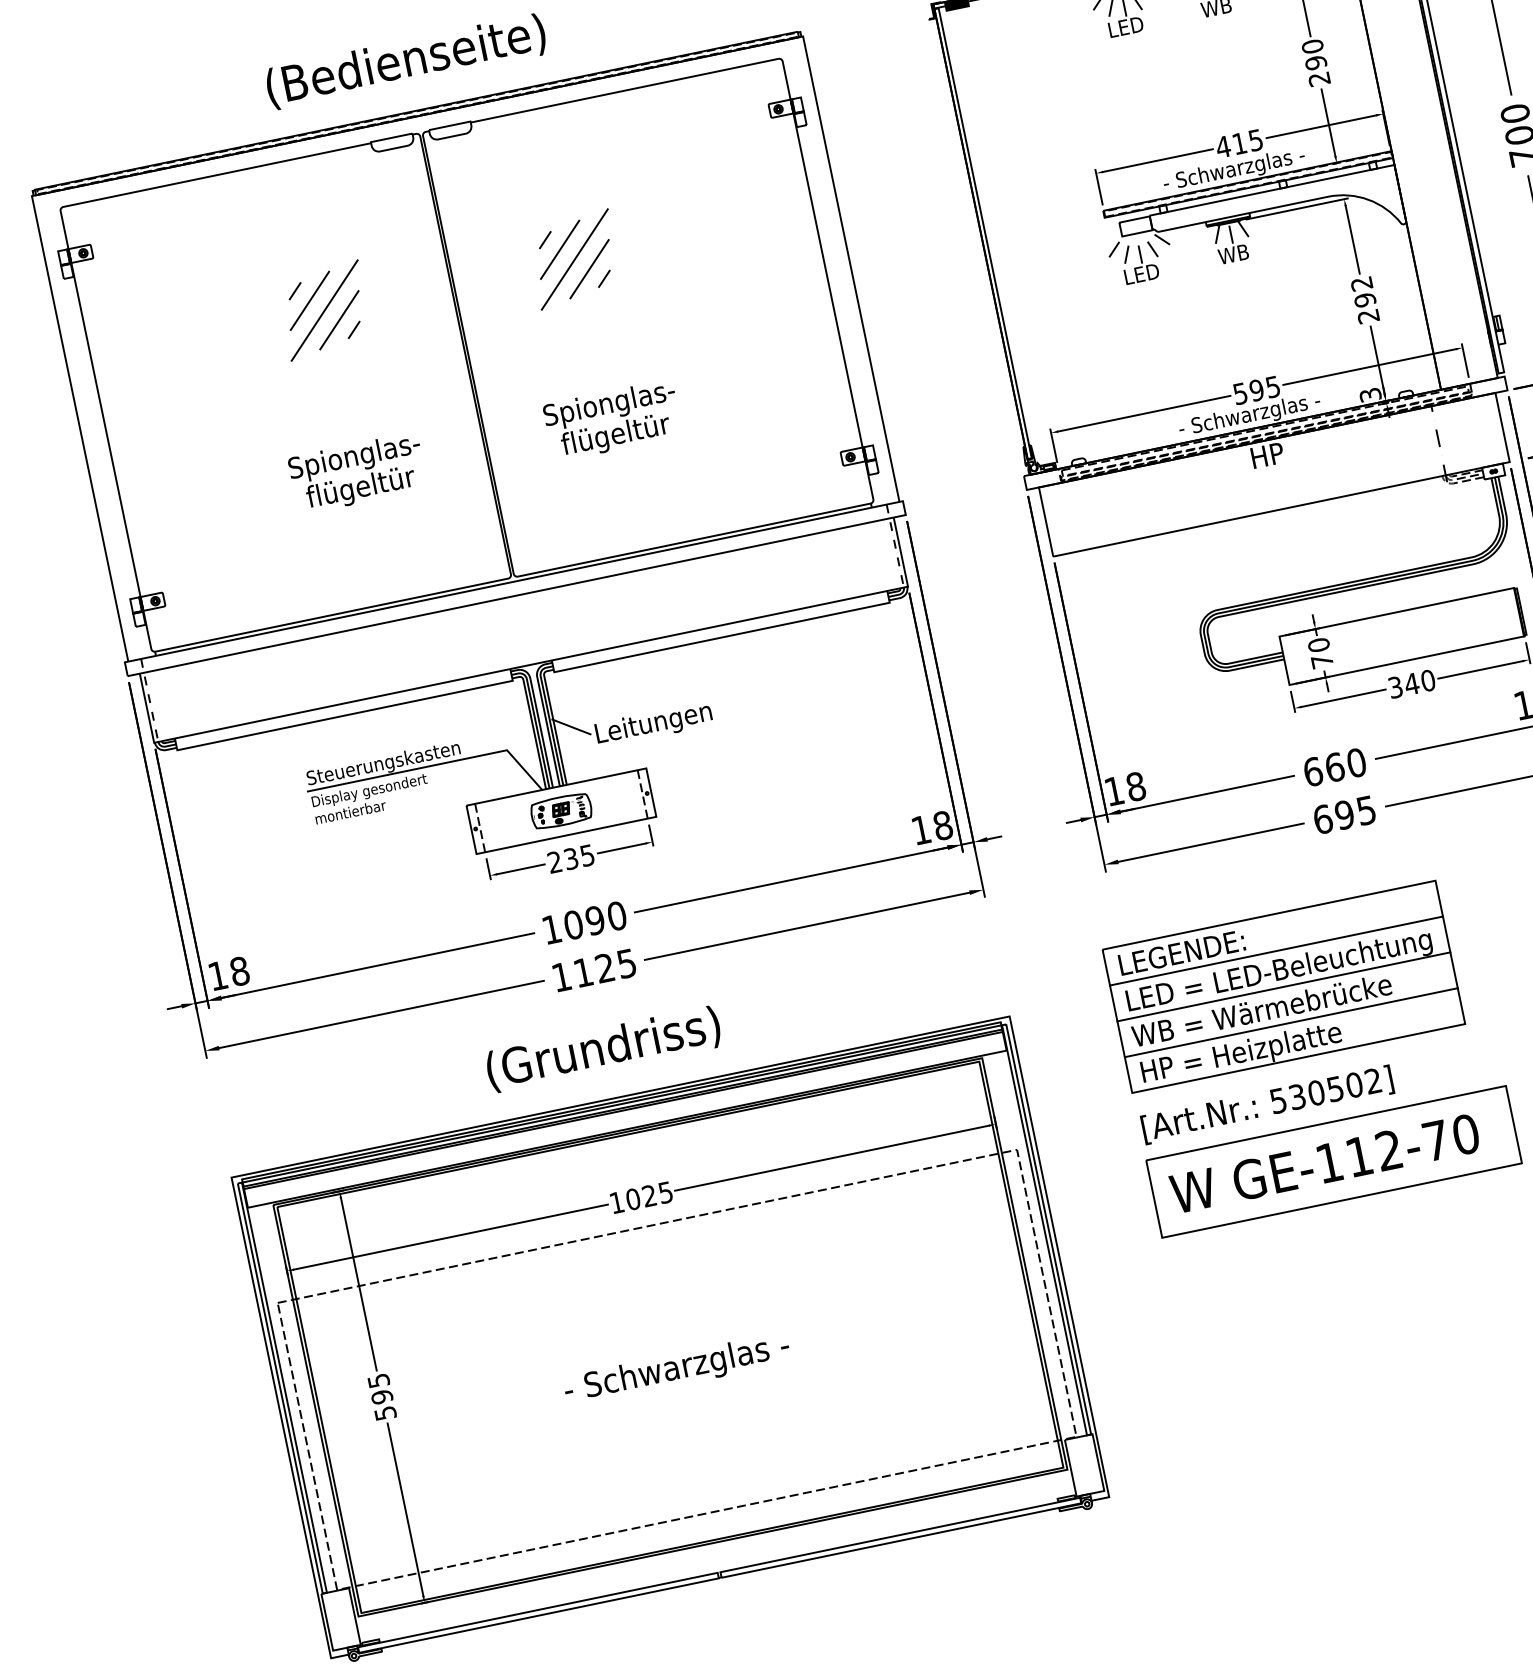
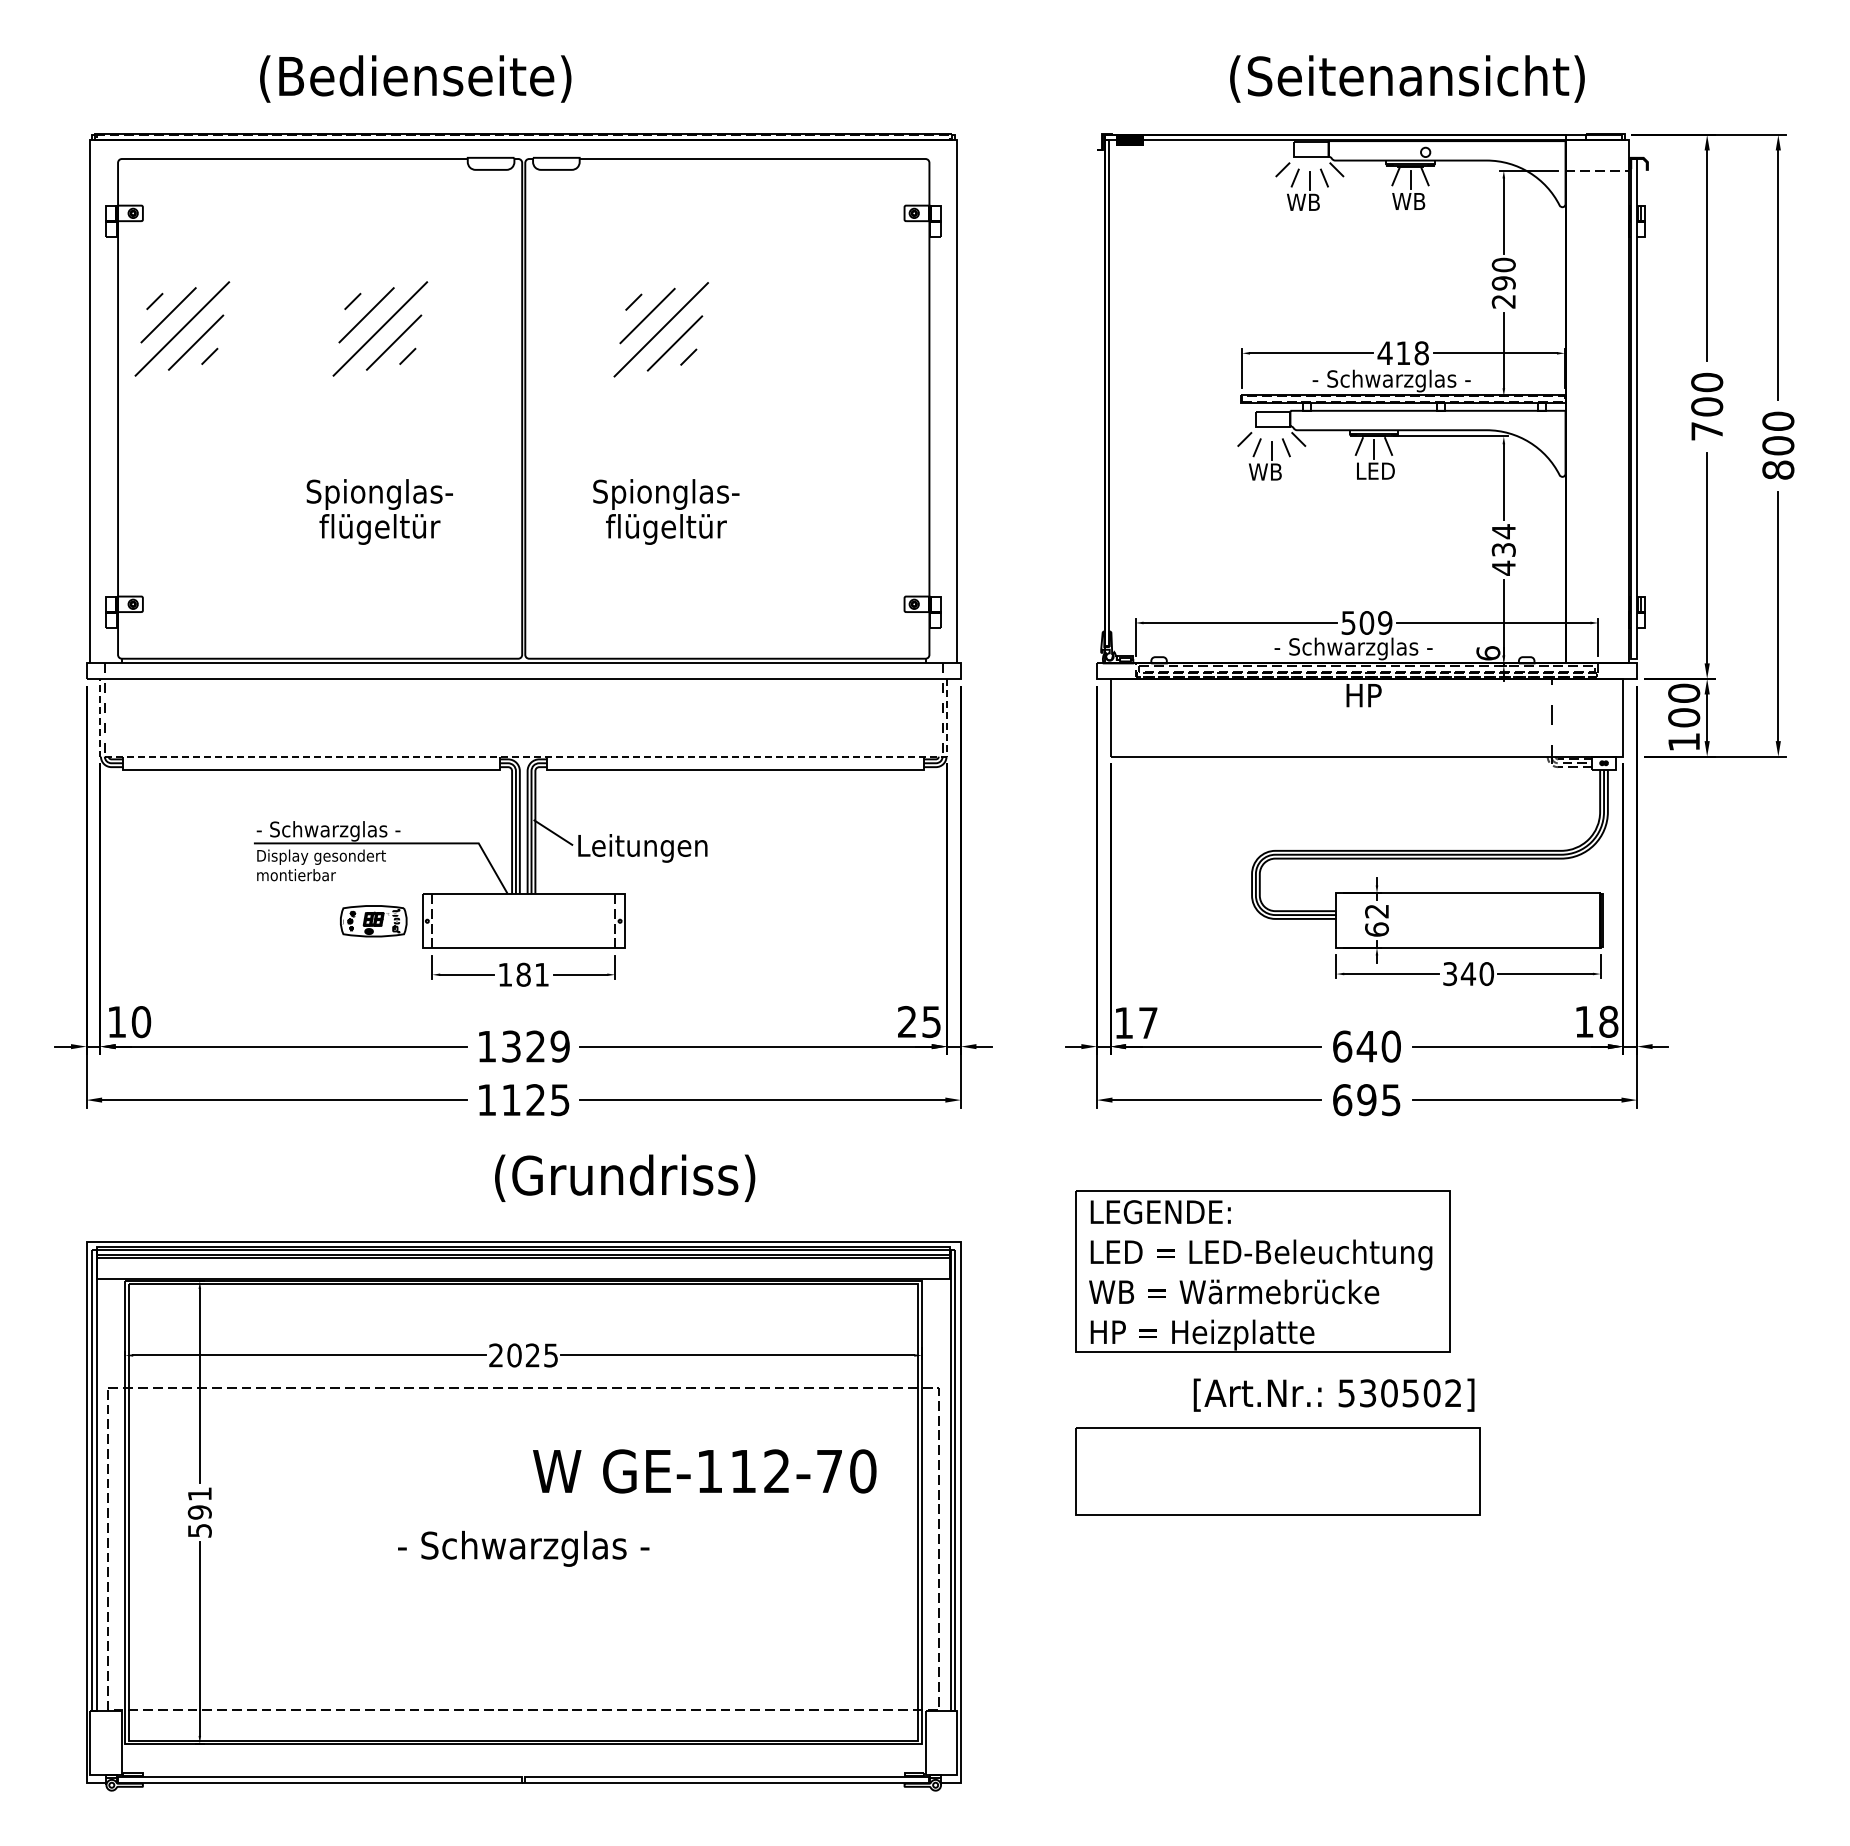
text: (1125, 26) -> (1306, 201), LED -> WB
text: (405, 61) -> (415, 78), moved
text: (1255, 140) -> (1421, 353), 415 -> 418
text: (1235, 253) -> (1374, 470), WB -> LED
text: (1140, 273) -> (1267, 471), LED -> WB
text: (1364, 299) -> (1503, 549), 292 -> 434
part: (148, 346) -> (182, 328), added
text: (1264, 388) -> (1375, 622), 595 -> 509
text: (1370, 395) -> (1488, 653), 3 -> 6
text: (1321, 653) -> (1377, 920), 70 -> 62
line: (530, 664) -> (523, 756), solid -> dashed
text: (383, 764) -> (342, 831), Steuerungskasten -> - Schwarzglas -
text: (1334, 767) -> (1366, 1046), 660 -> 640
text: (1135, 787) -> (1147, 1023), 18 -> 17
part: (561, 811) -> (373, 921), moved
text: (932, 828) -> (919, 1022), 18 -> 25
text: (571, 858) -> (523, 974), 235 -> 181
text: (594, 920) -> (535, 1046), 1090 -> 1329
line: (1276, 951) -> (1262, 1231), removed
text: (239, 970) -> (141, 1021), 18 -> 10
line: (1283, 986) -> (1262, 1271), removed
line: (1290, 1022) -> (1262, 1311), removed
text: (603, 1048) -> (625, 1177), moved
text: (1266, 1104) -> (1333, 1394), moved
text: (1324, 1163) -> (704, 1471), moved
text: (616, 1202) -> (495, 1355), 1025 -> 2025
text: (378, 1381) -> (199, 1494), 595 -> 591

